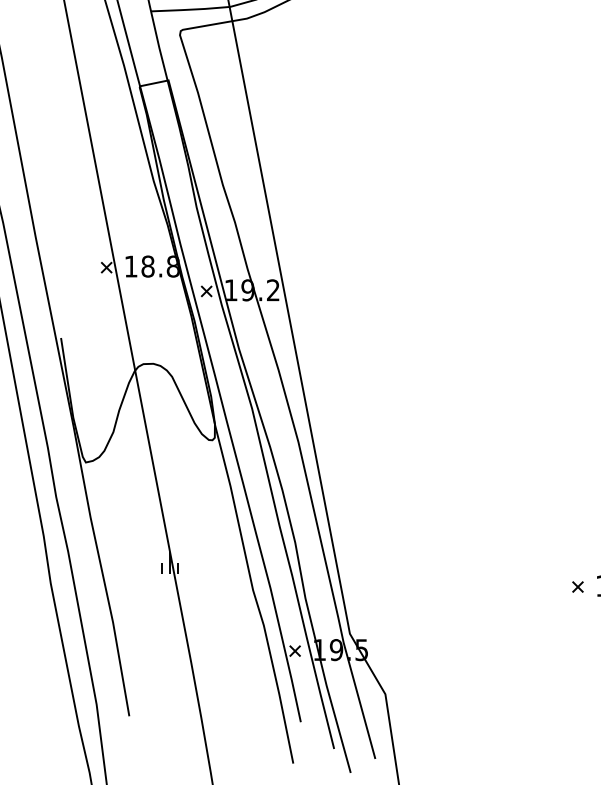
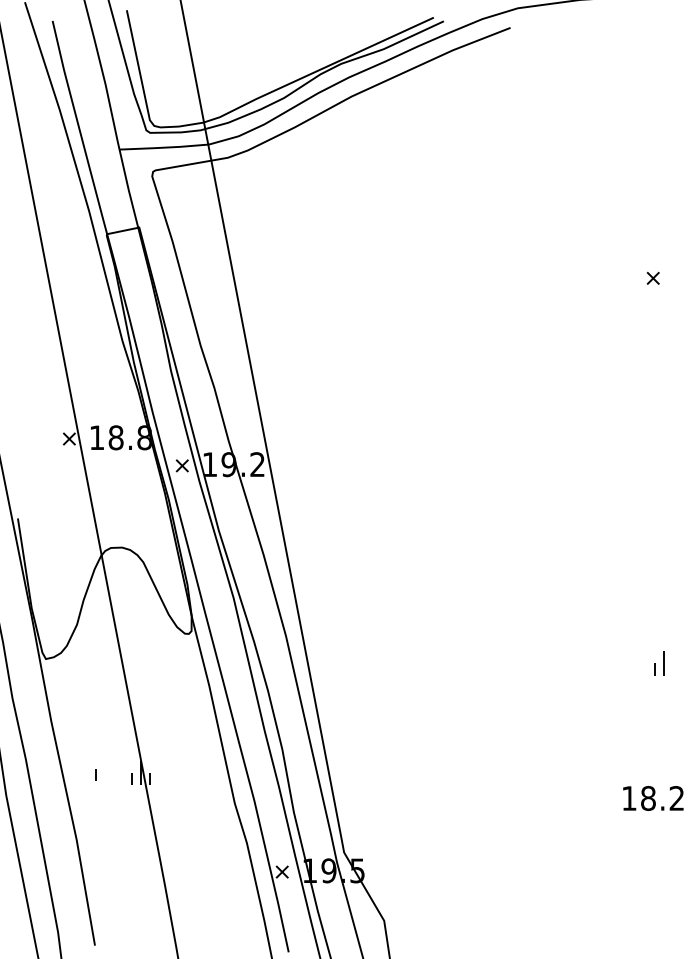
line: (129, 564) -> (95, 774), added
part: (577, 586) -> (601, 799), removed

